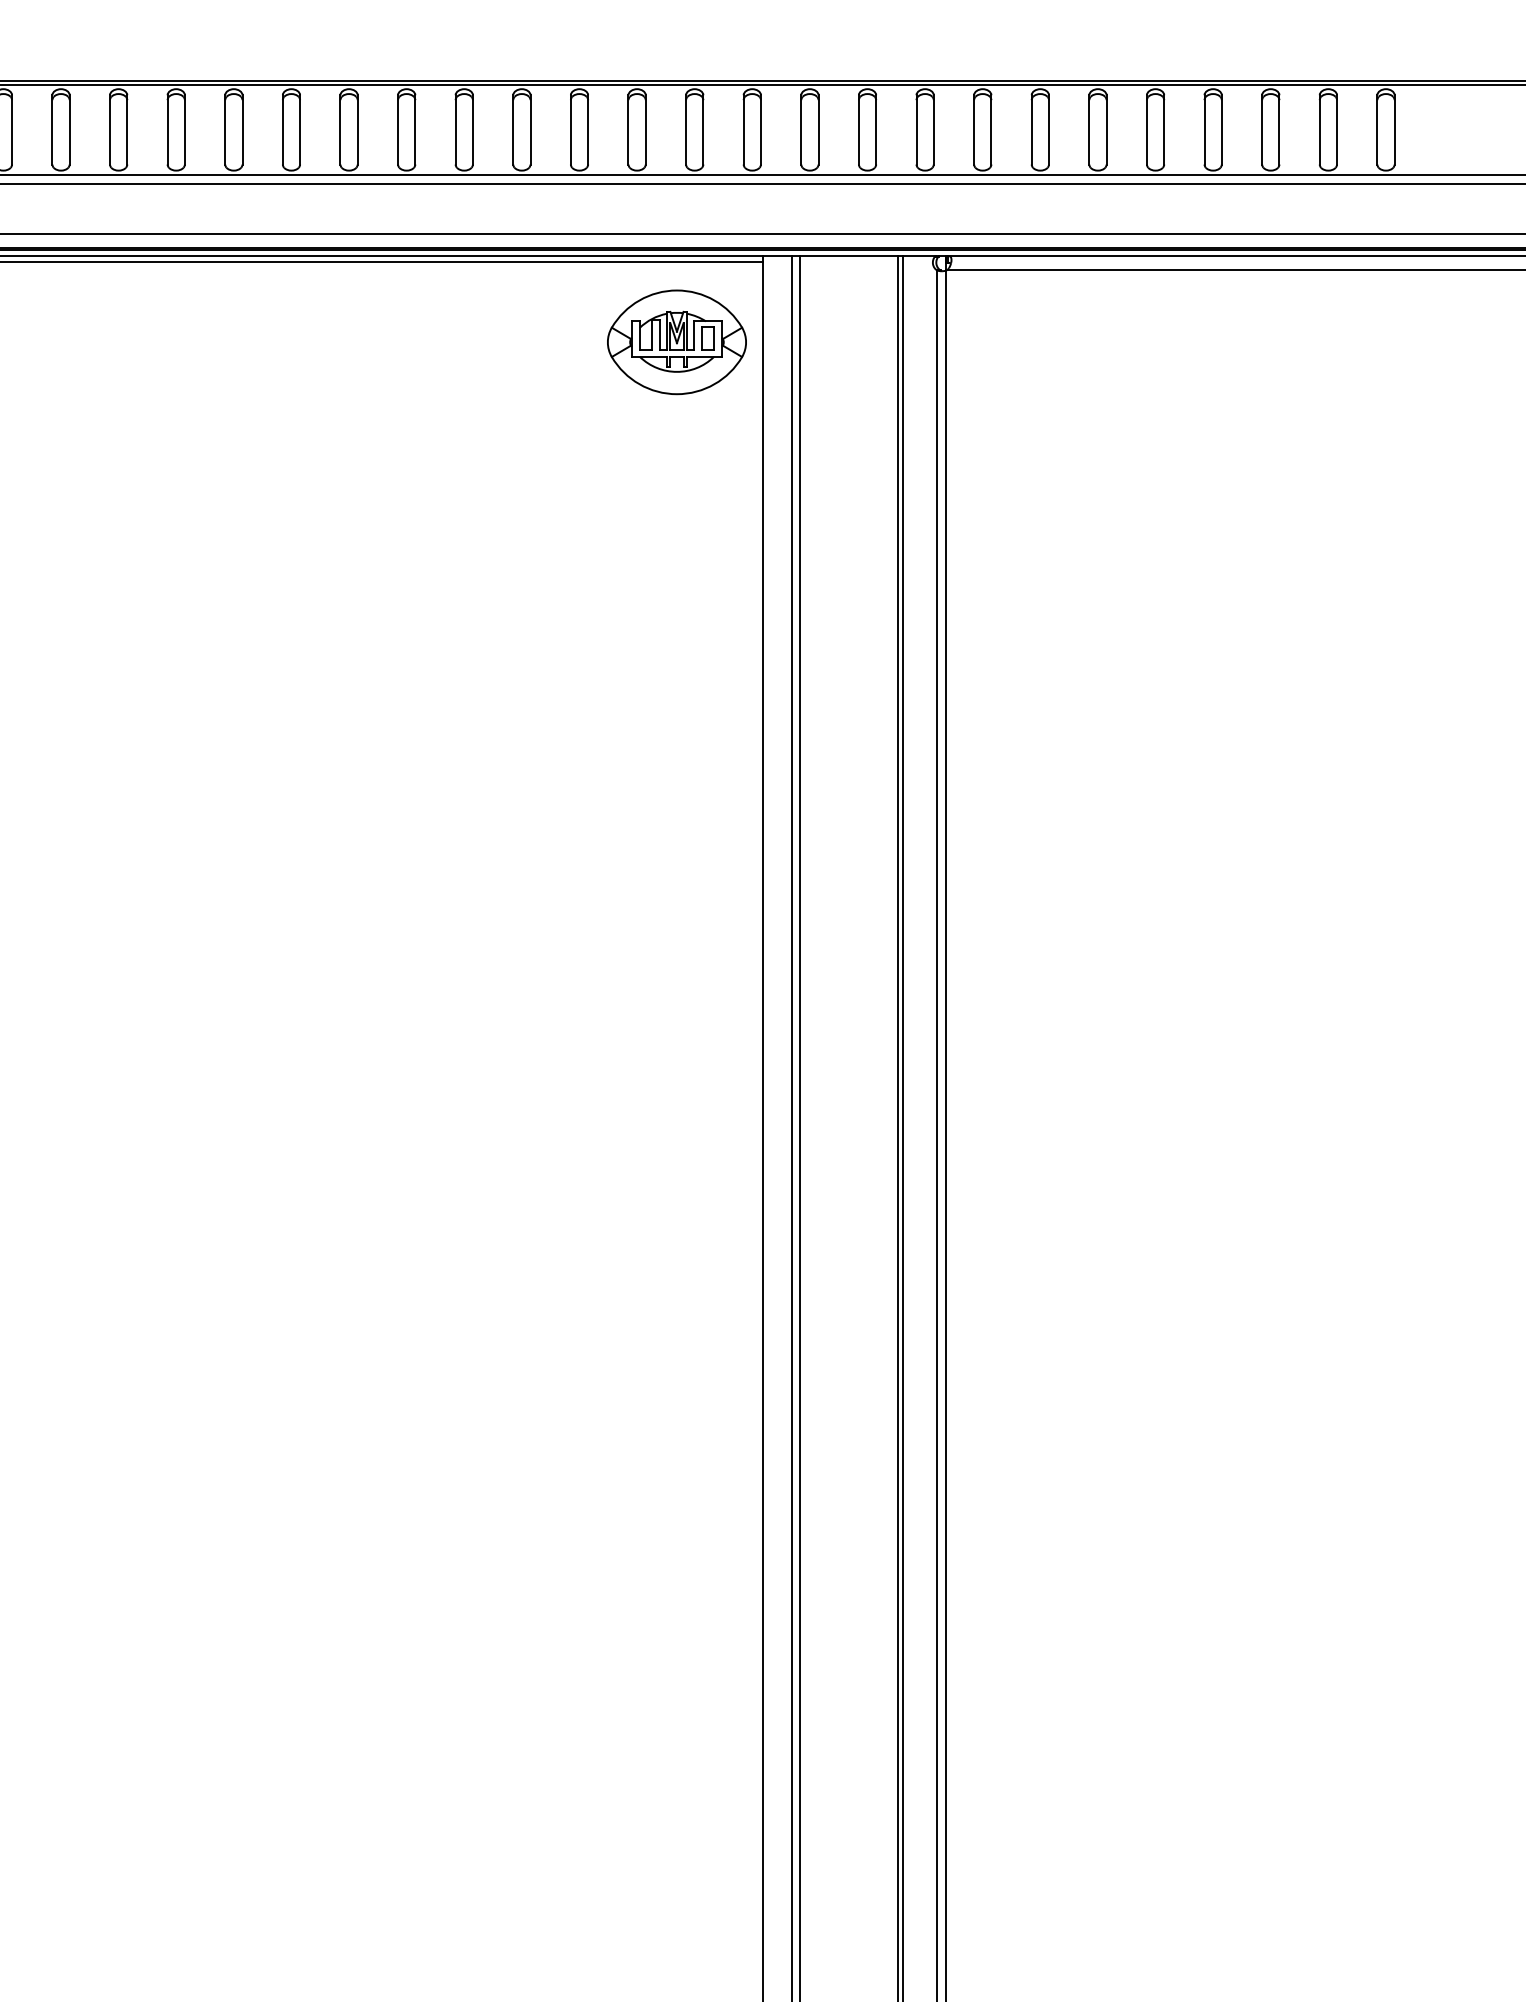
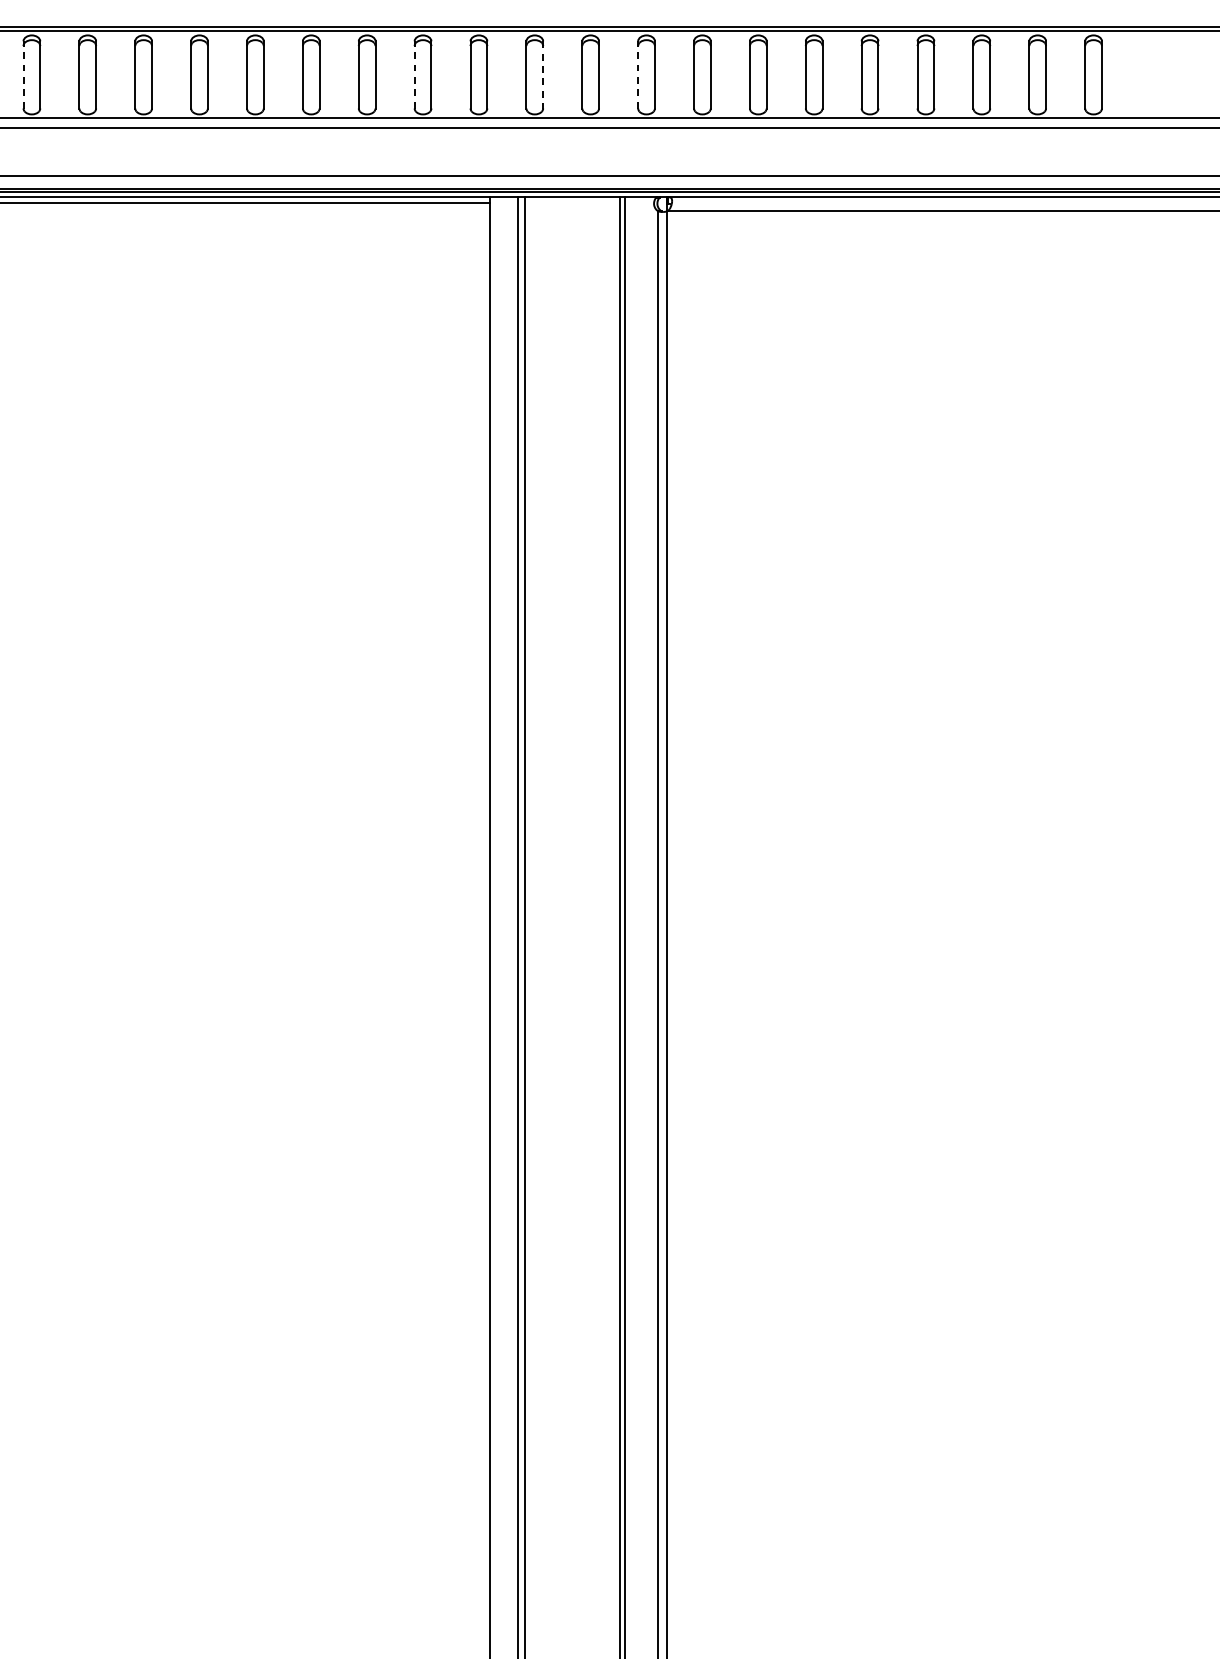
line: (282, 129) -> (23, 74), solid -> dashed
line: (686, 129) -> (415, 74), solid -> dashed
line: (818, 129) -> (543, 74), solid -> dashed
line: (916, 129) -> (638, 74), solid -> dashed
part: (676, 342) -> (405, 281), removed

